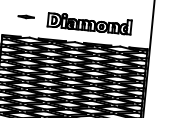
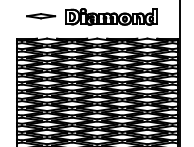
part: (26, 17) -> (41, 16), size x1.67

